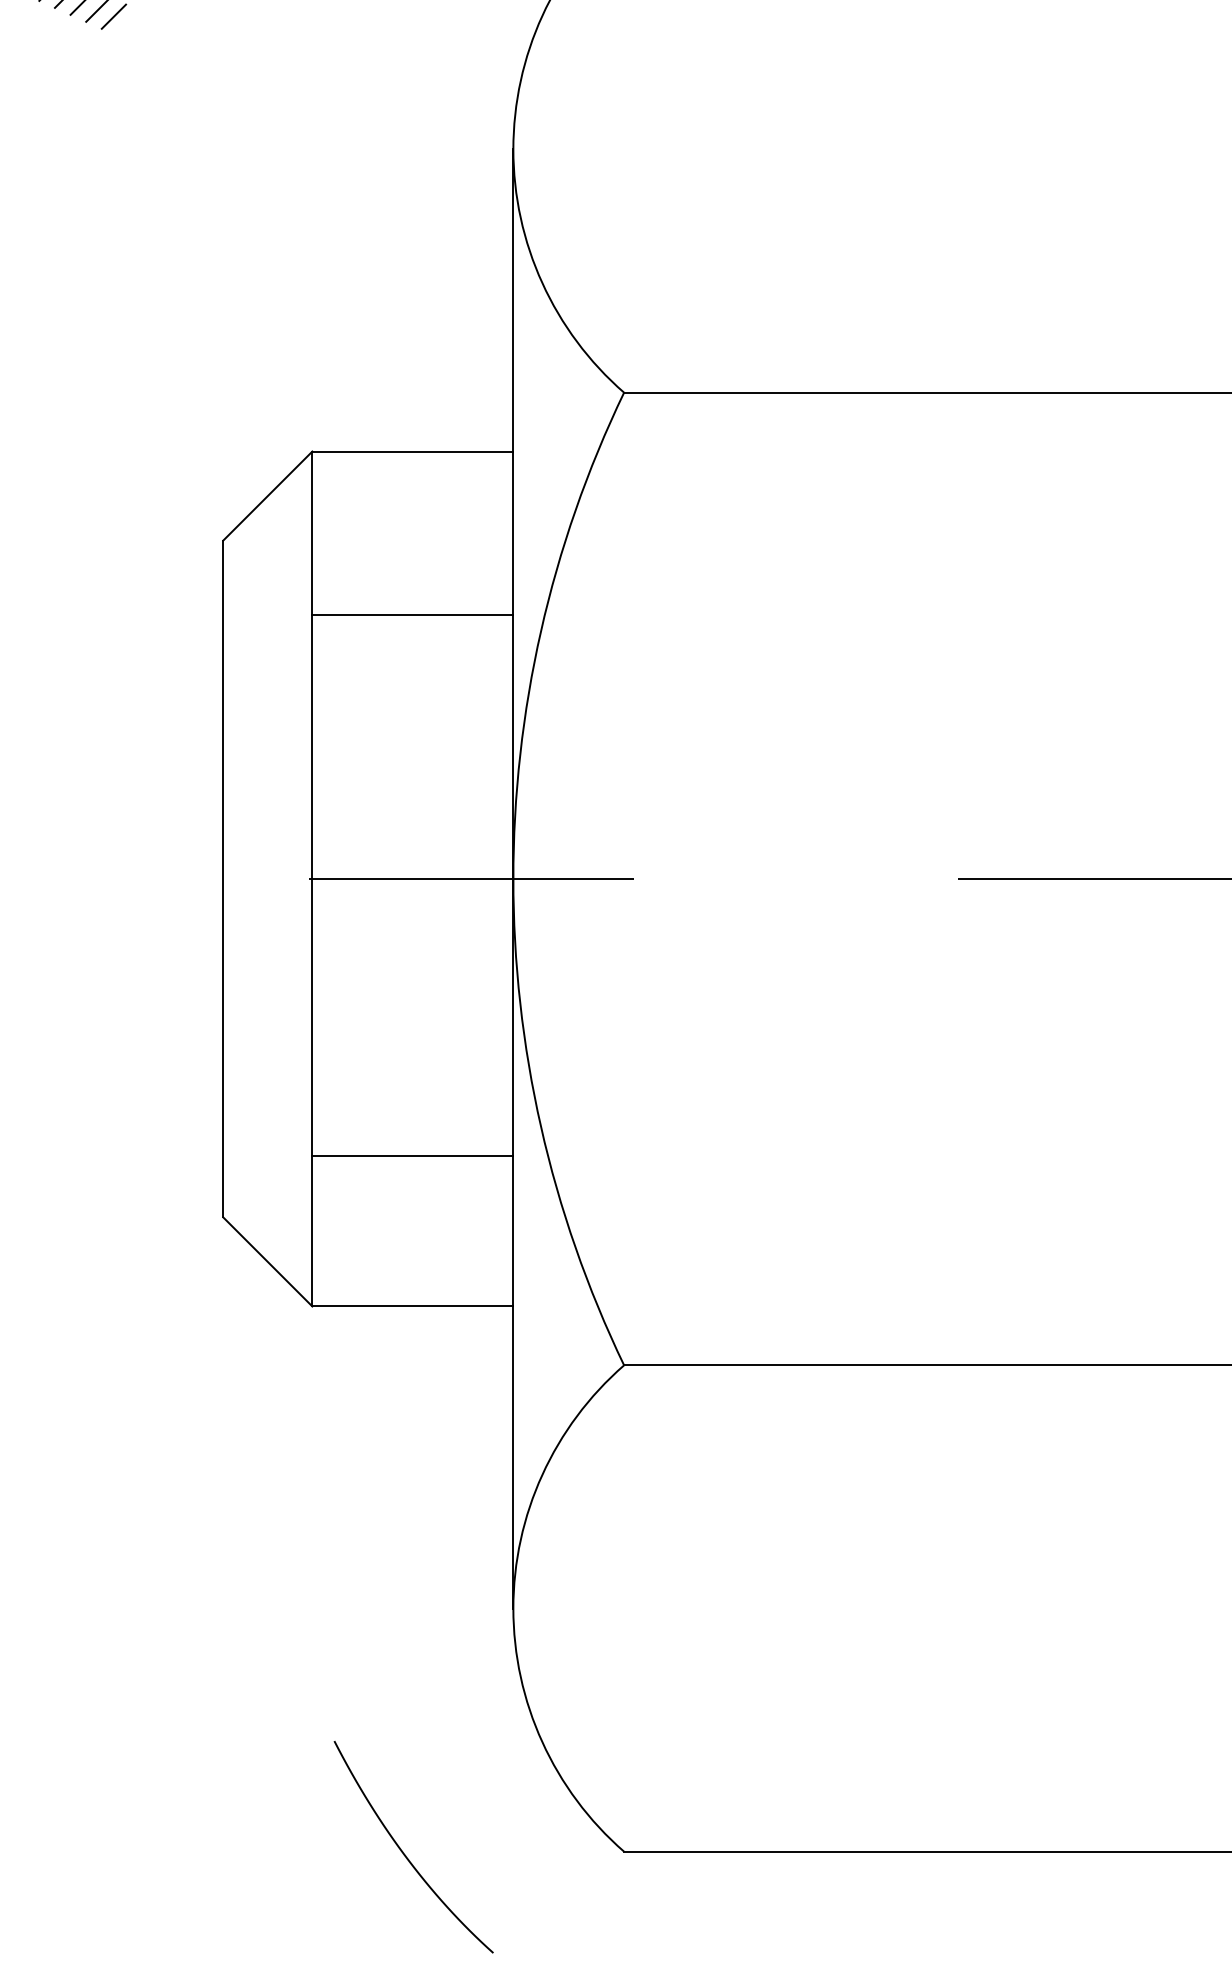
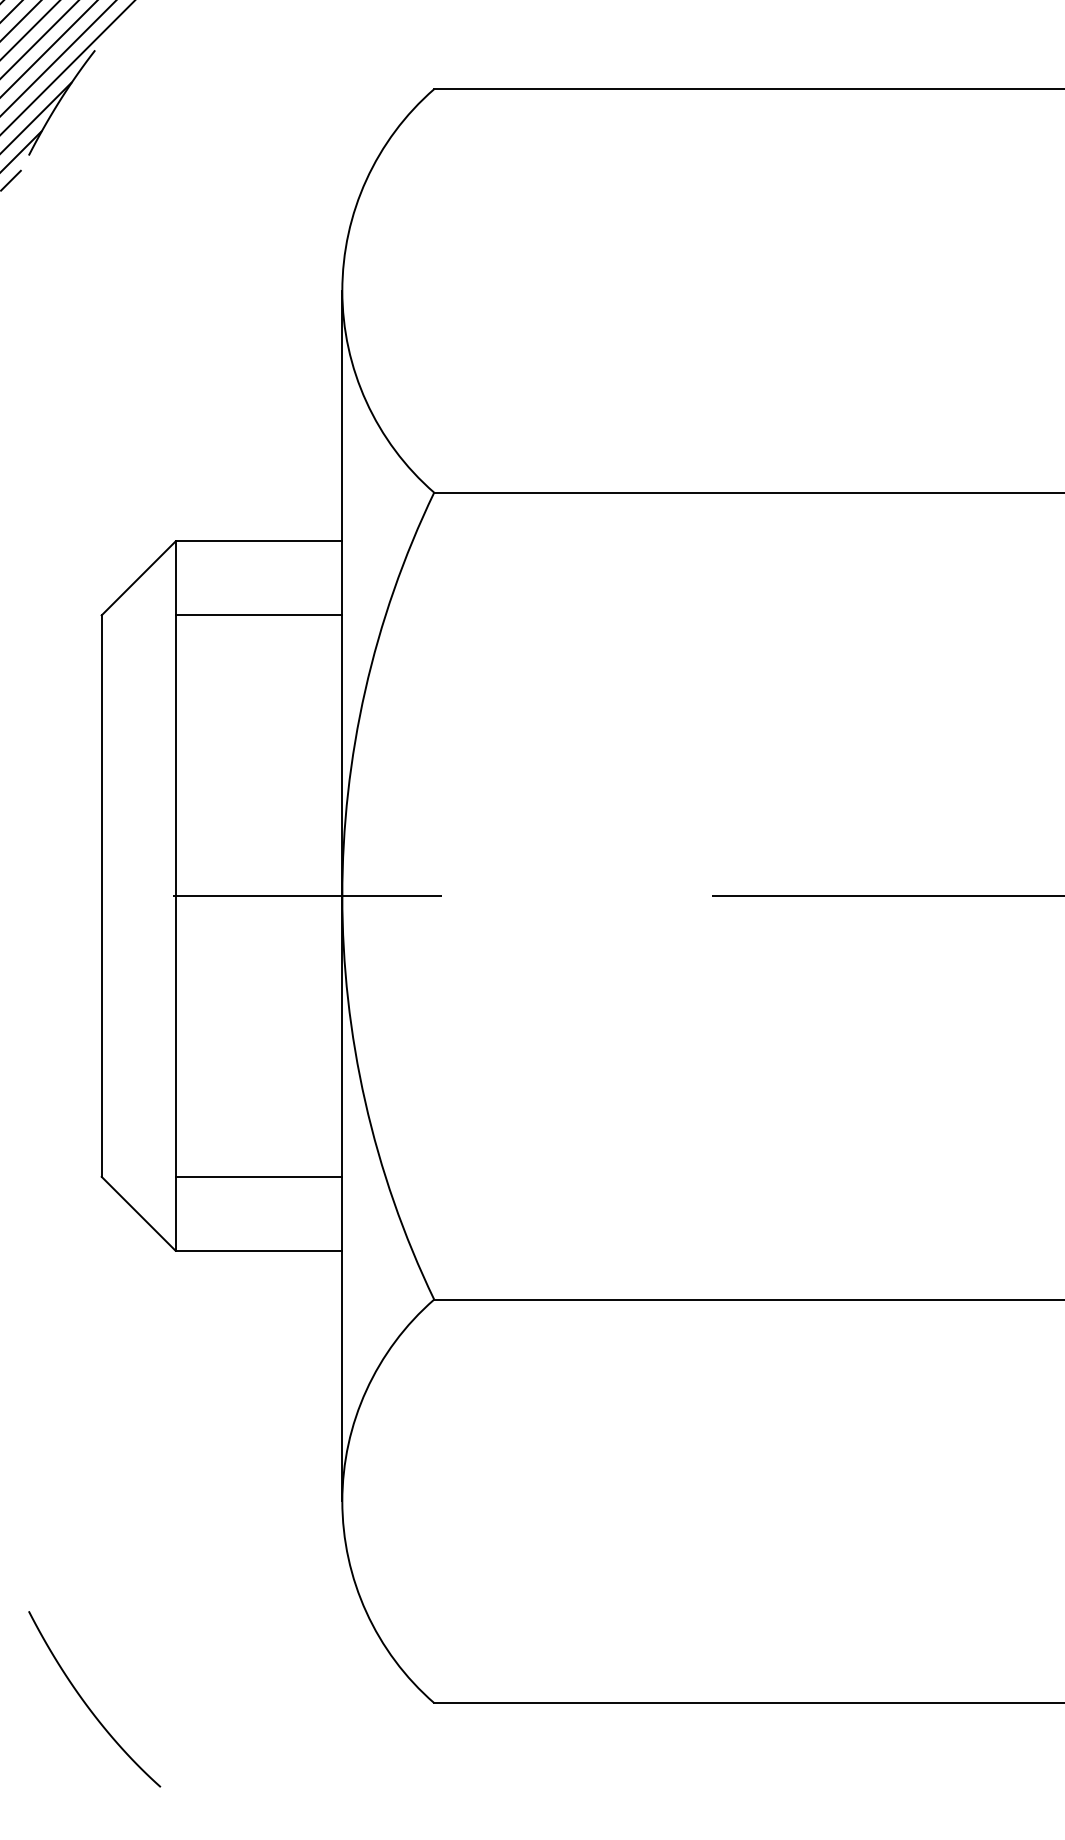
line: (412, 615) -> (258, 615), moved
line: (412, 1155) -> (258, 1176), moved
curve: (406, 1854) -> (88, 1705), moved

